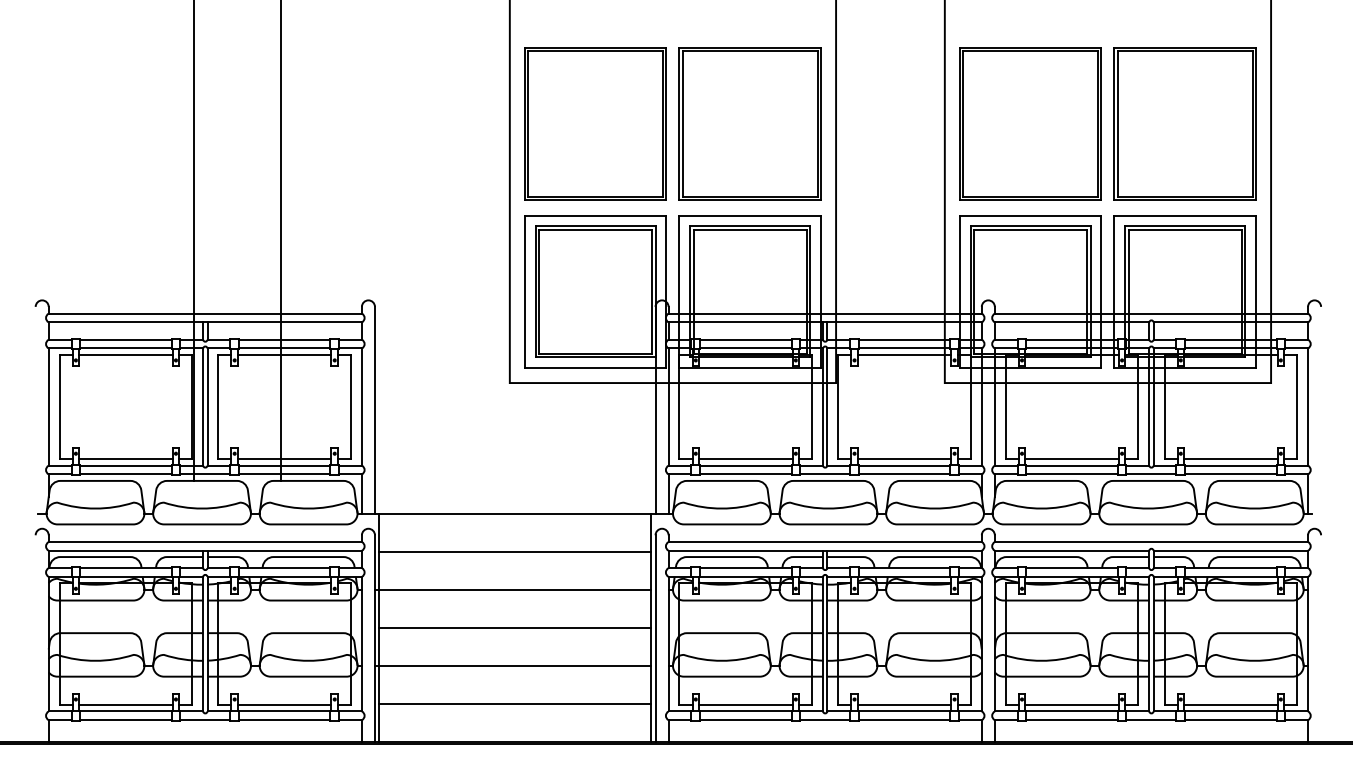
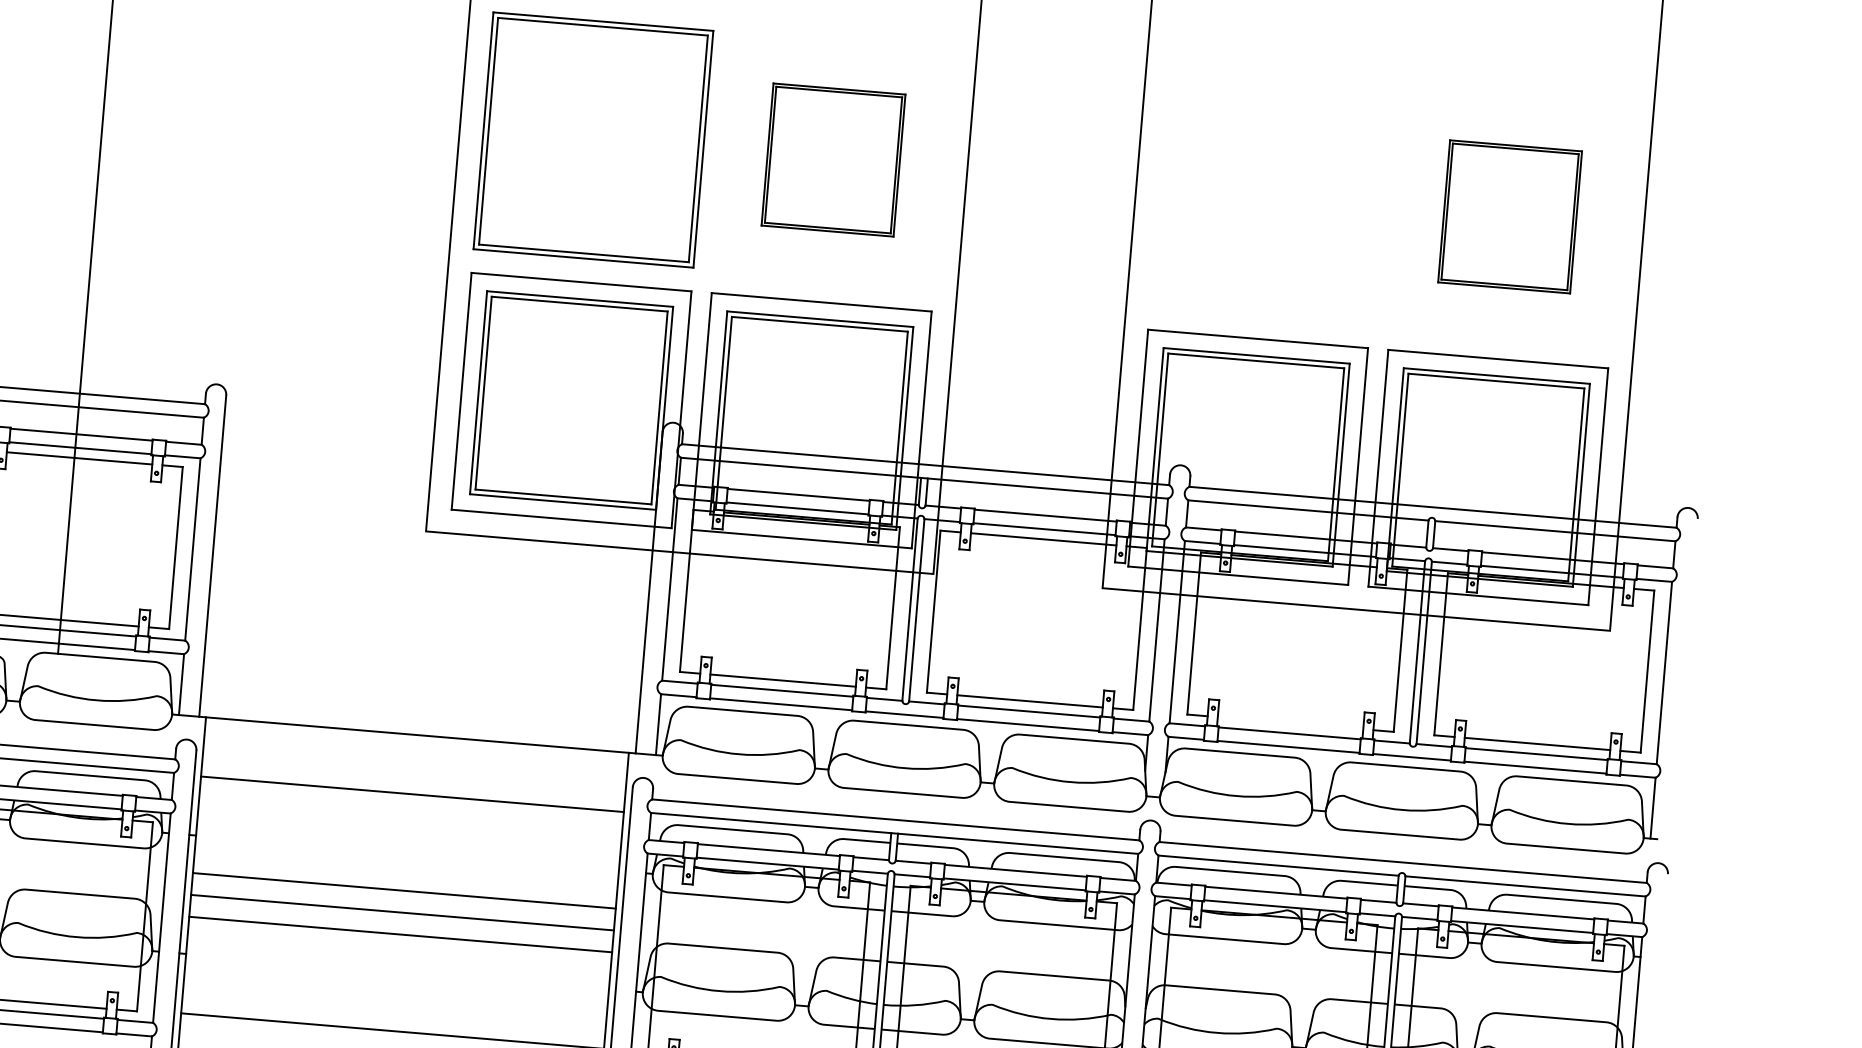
part: (749, 123) -> (832, 159), size x0.6
part: (1030, 123) -> (1269, 195), removed
part: (1184, 123) -> (1509, 215), size x0.6
line: (1071, 459) -> (1289, 723), removed
line: (515, 589) -> (404, 890), moved
line: (515, 665) -> (401, 934), moved

